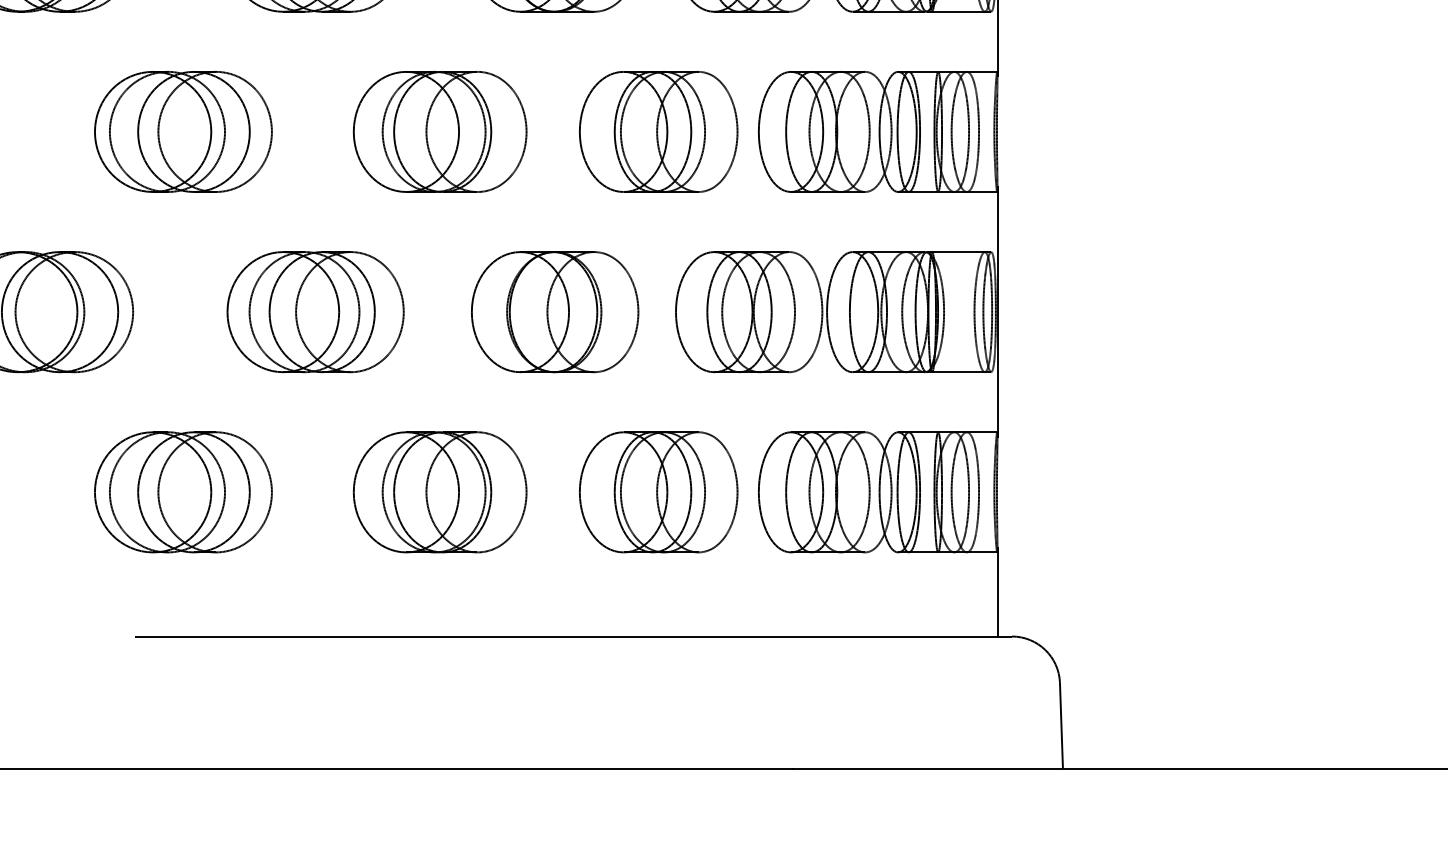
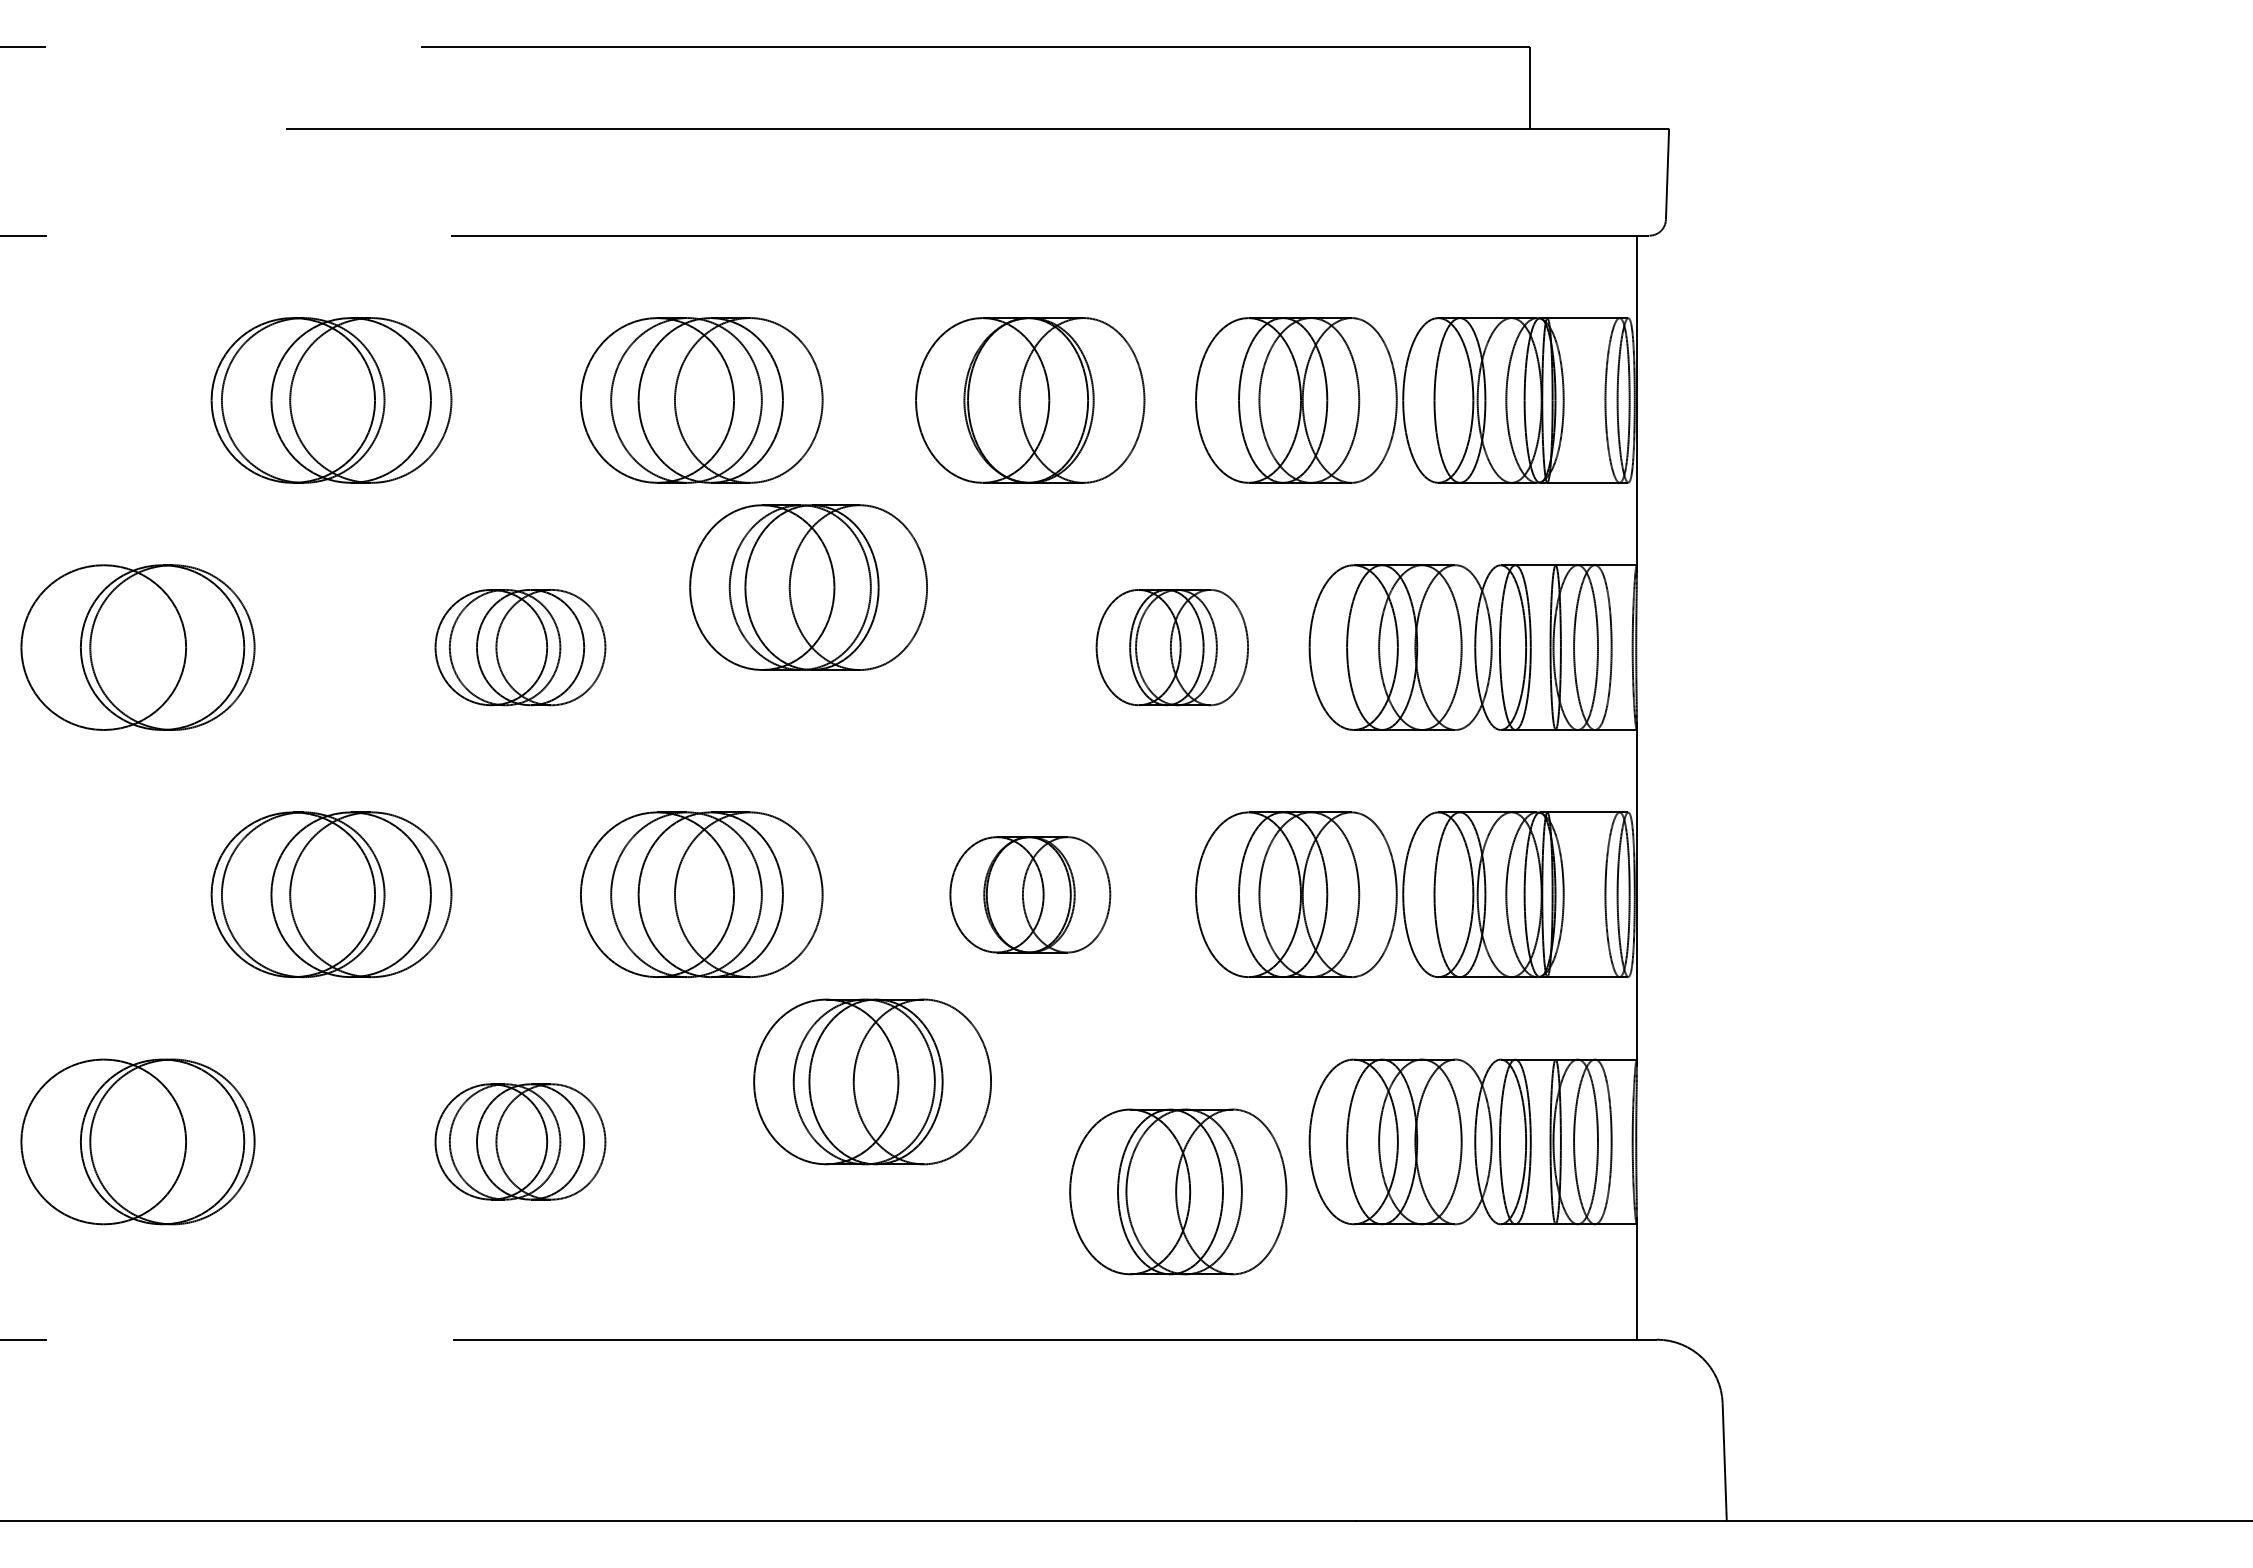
part: (183, 131) -> (520, 647), size x0.7
part: (440, 131) -> (808, 587), moved
part: (658, 131) -> (1172, 647), size x0.7
part: (555, 311) -> (1030, 894), size x0.7
part: (183, 492) -> (520, 1141), size x0.7
part: (440, 492) -> (872, 1081), moved
part: (658, 492) -> (1178, 1191), moved

